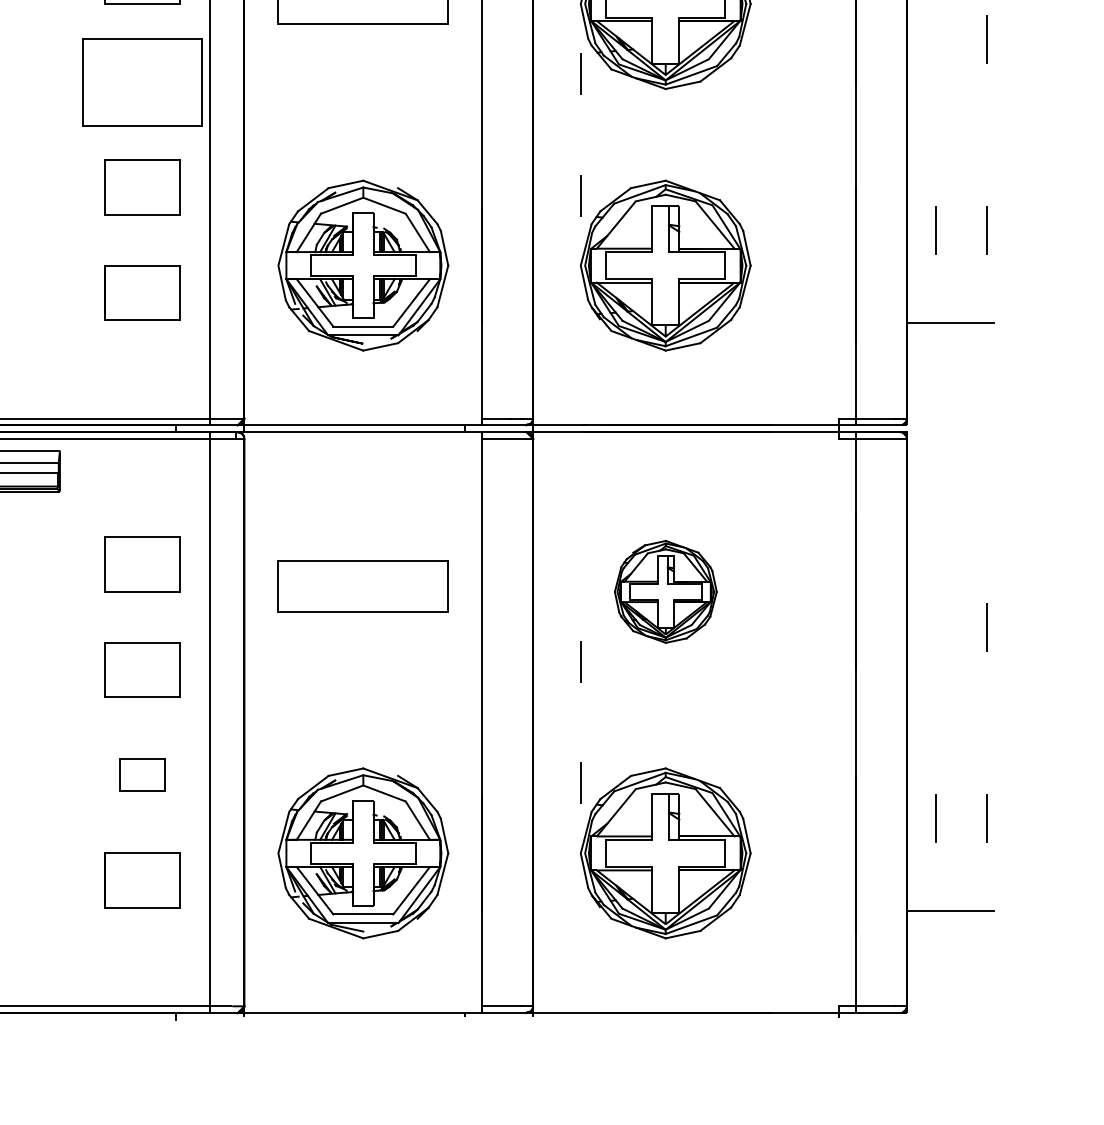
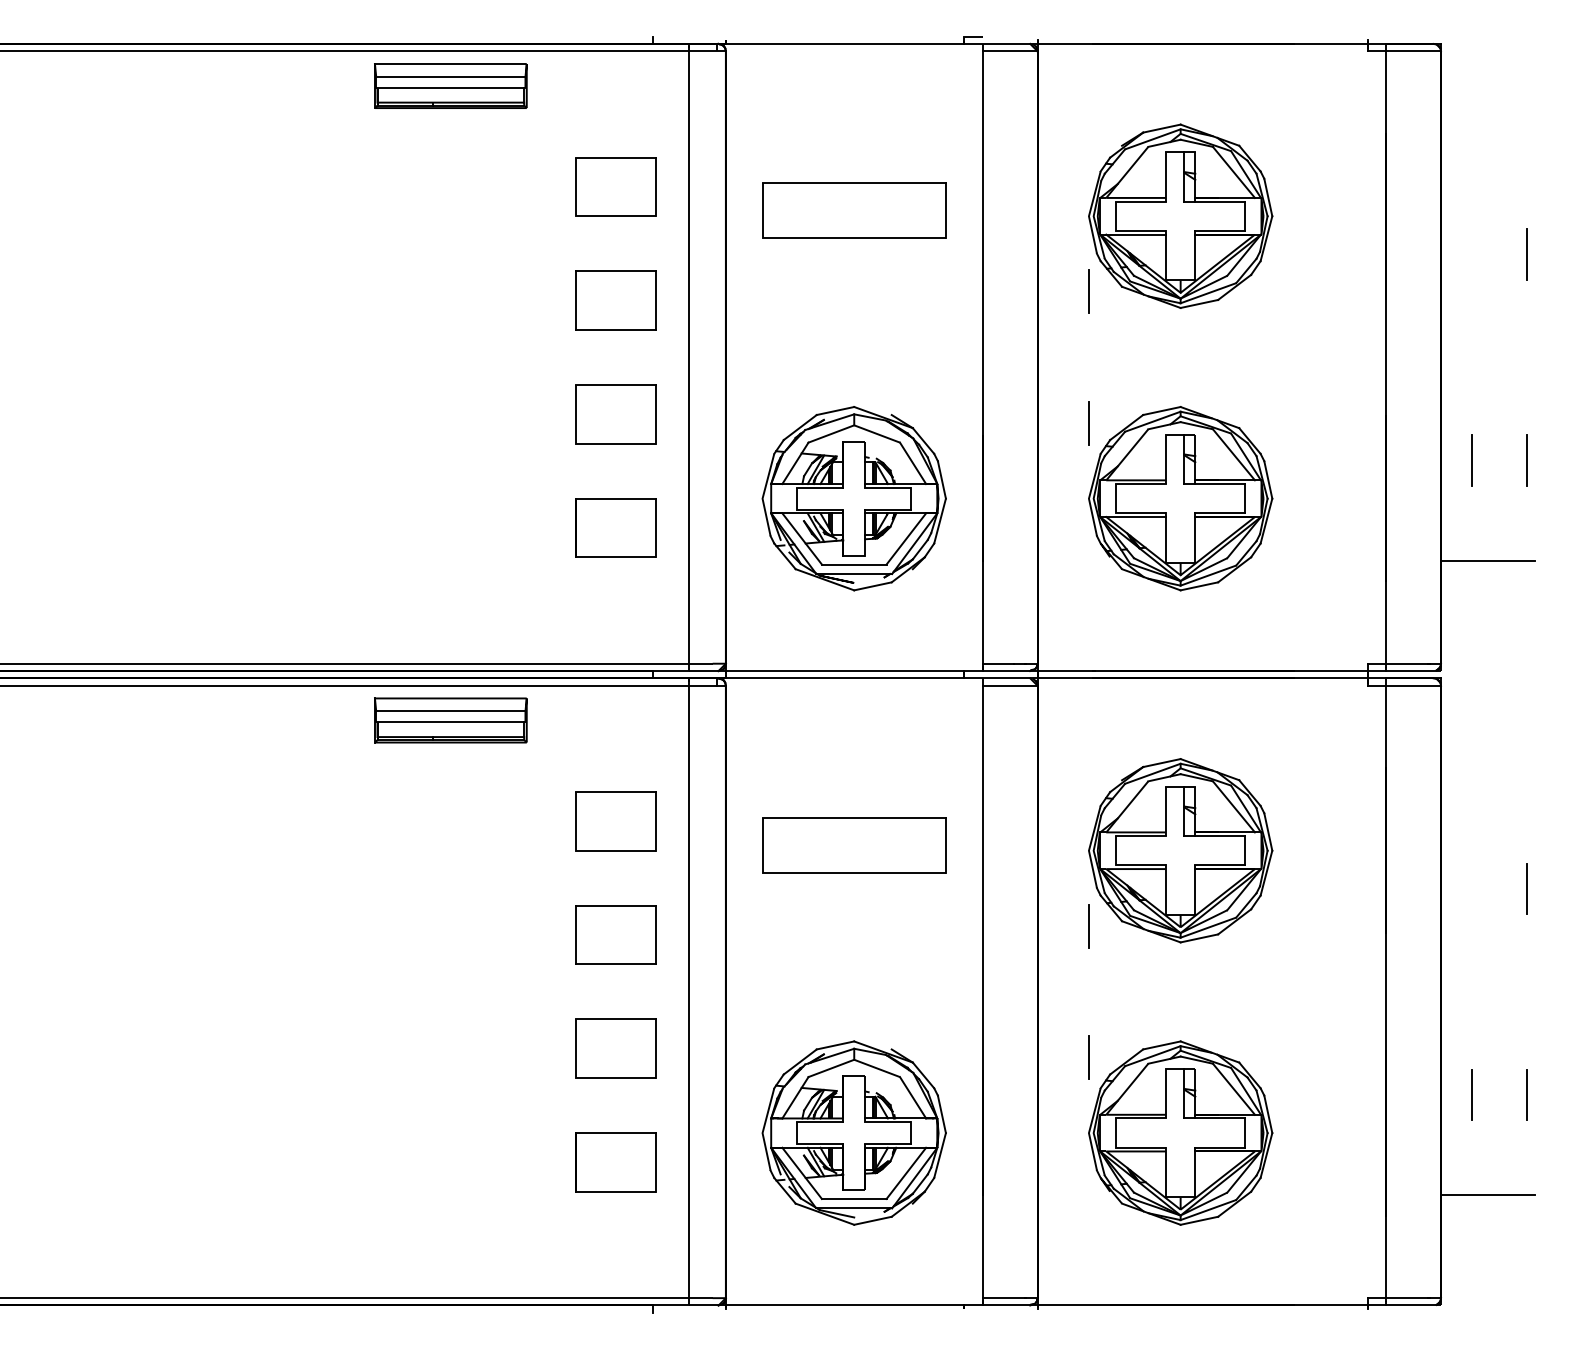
part: (142, 82) -> (615, 300), size x0.62
part: (665, 591) -> (1180, 850), size x1.67
part: (142, 775) -> (615, 1048), size x1.67

